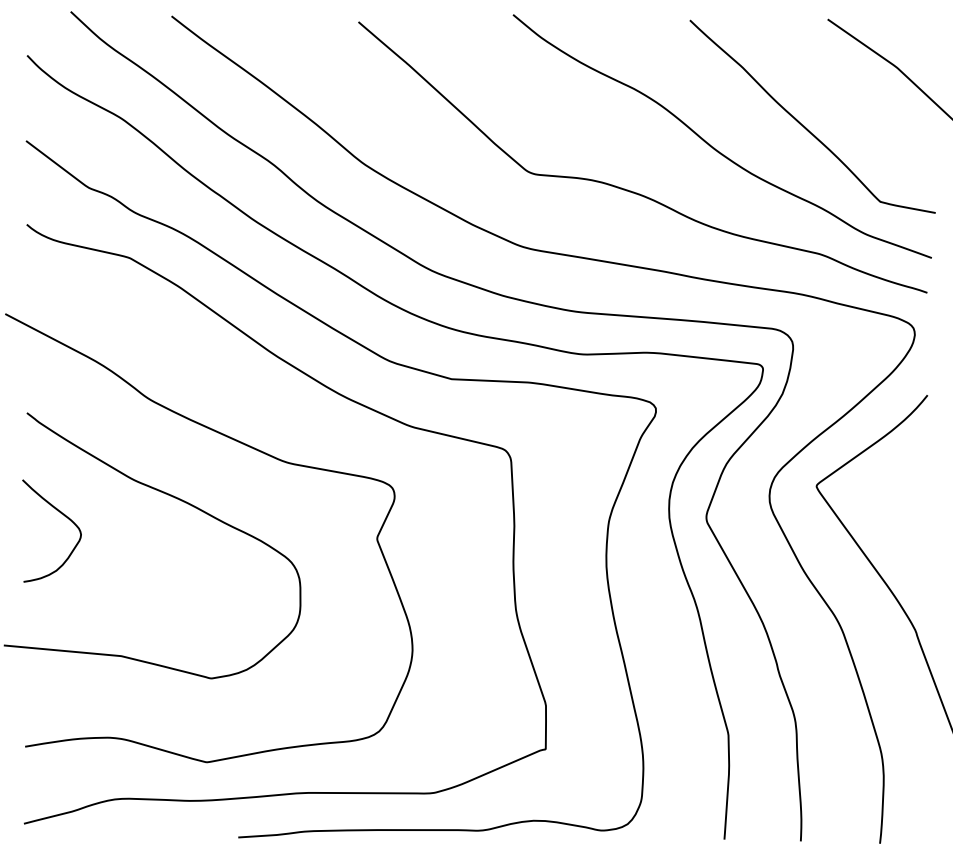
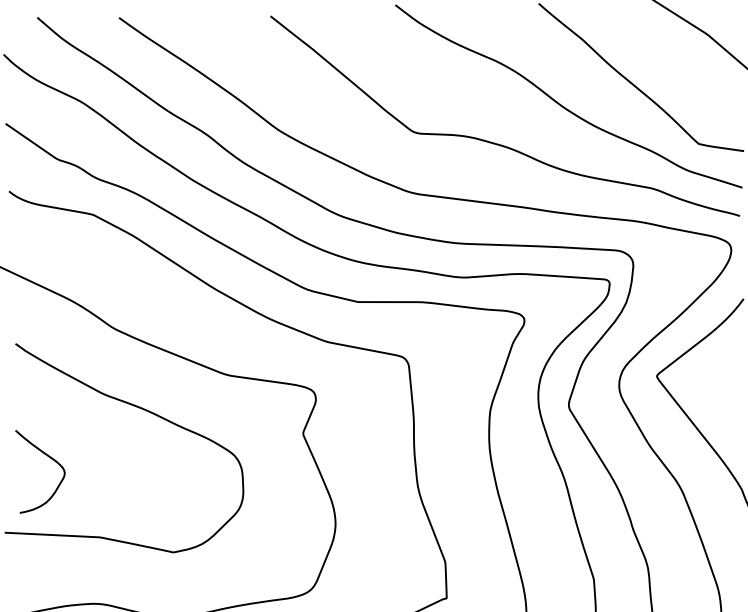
curve: (64, 516) -> (50, 458), moved

